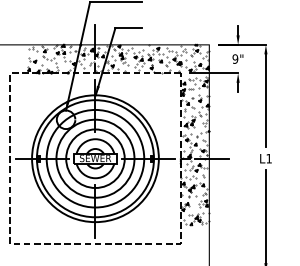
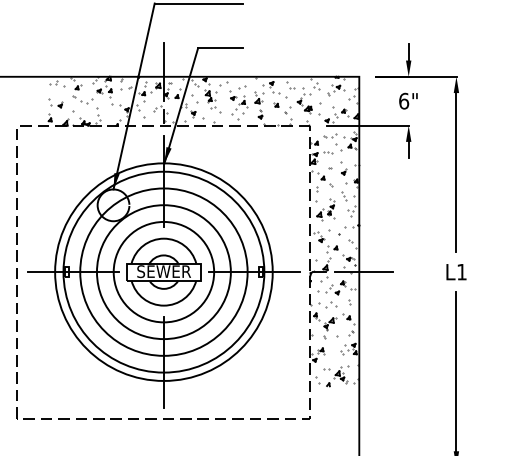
text: (235, 58) -> (404, 100), 9" -> 6"

